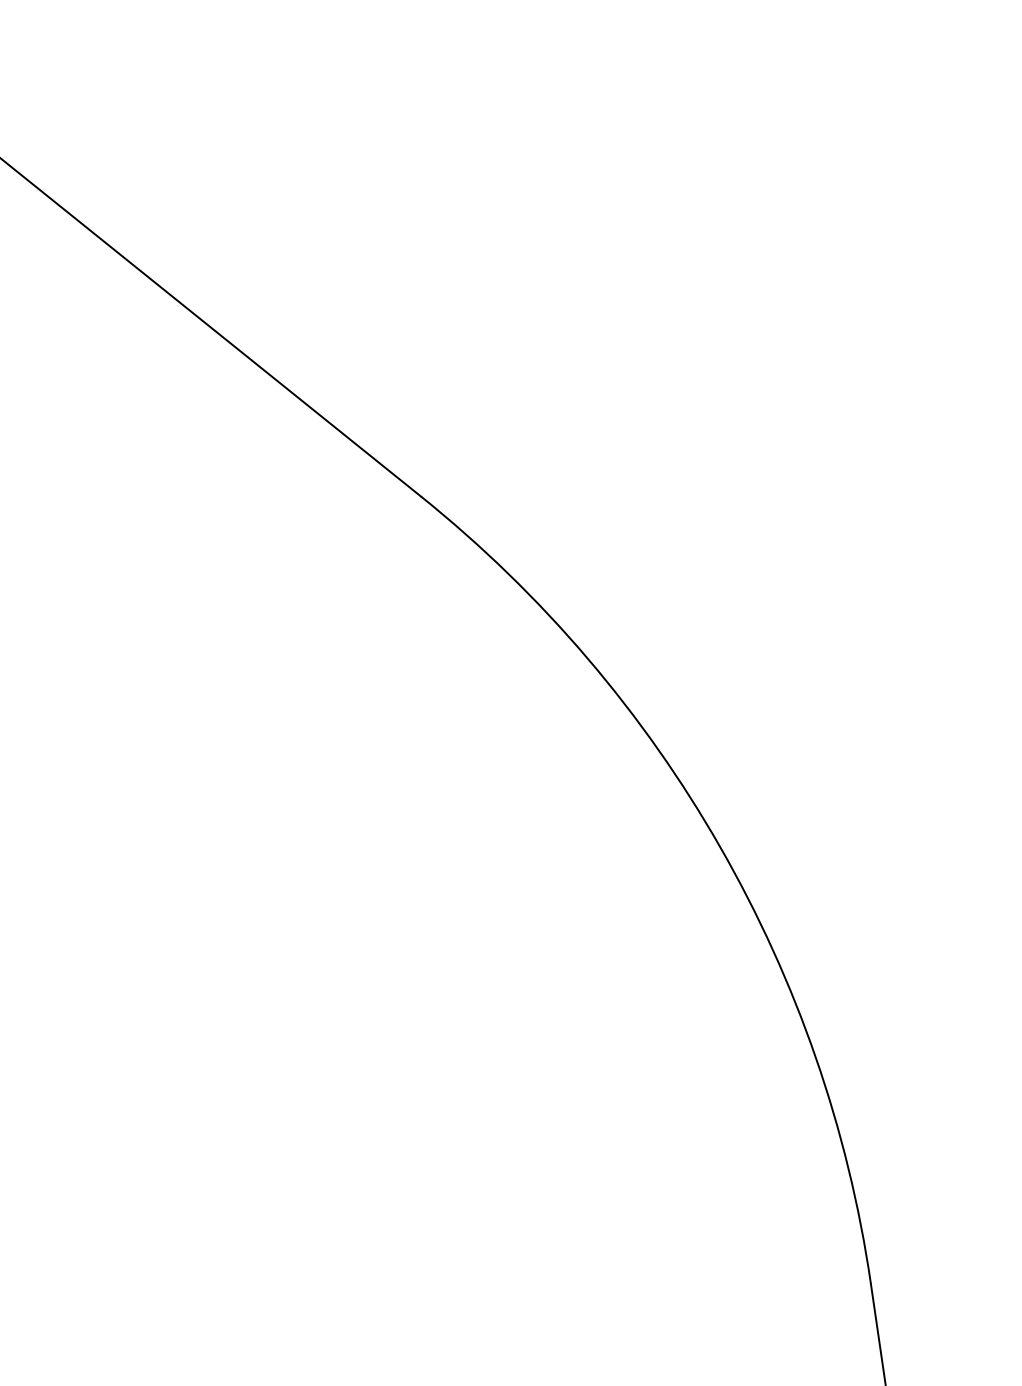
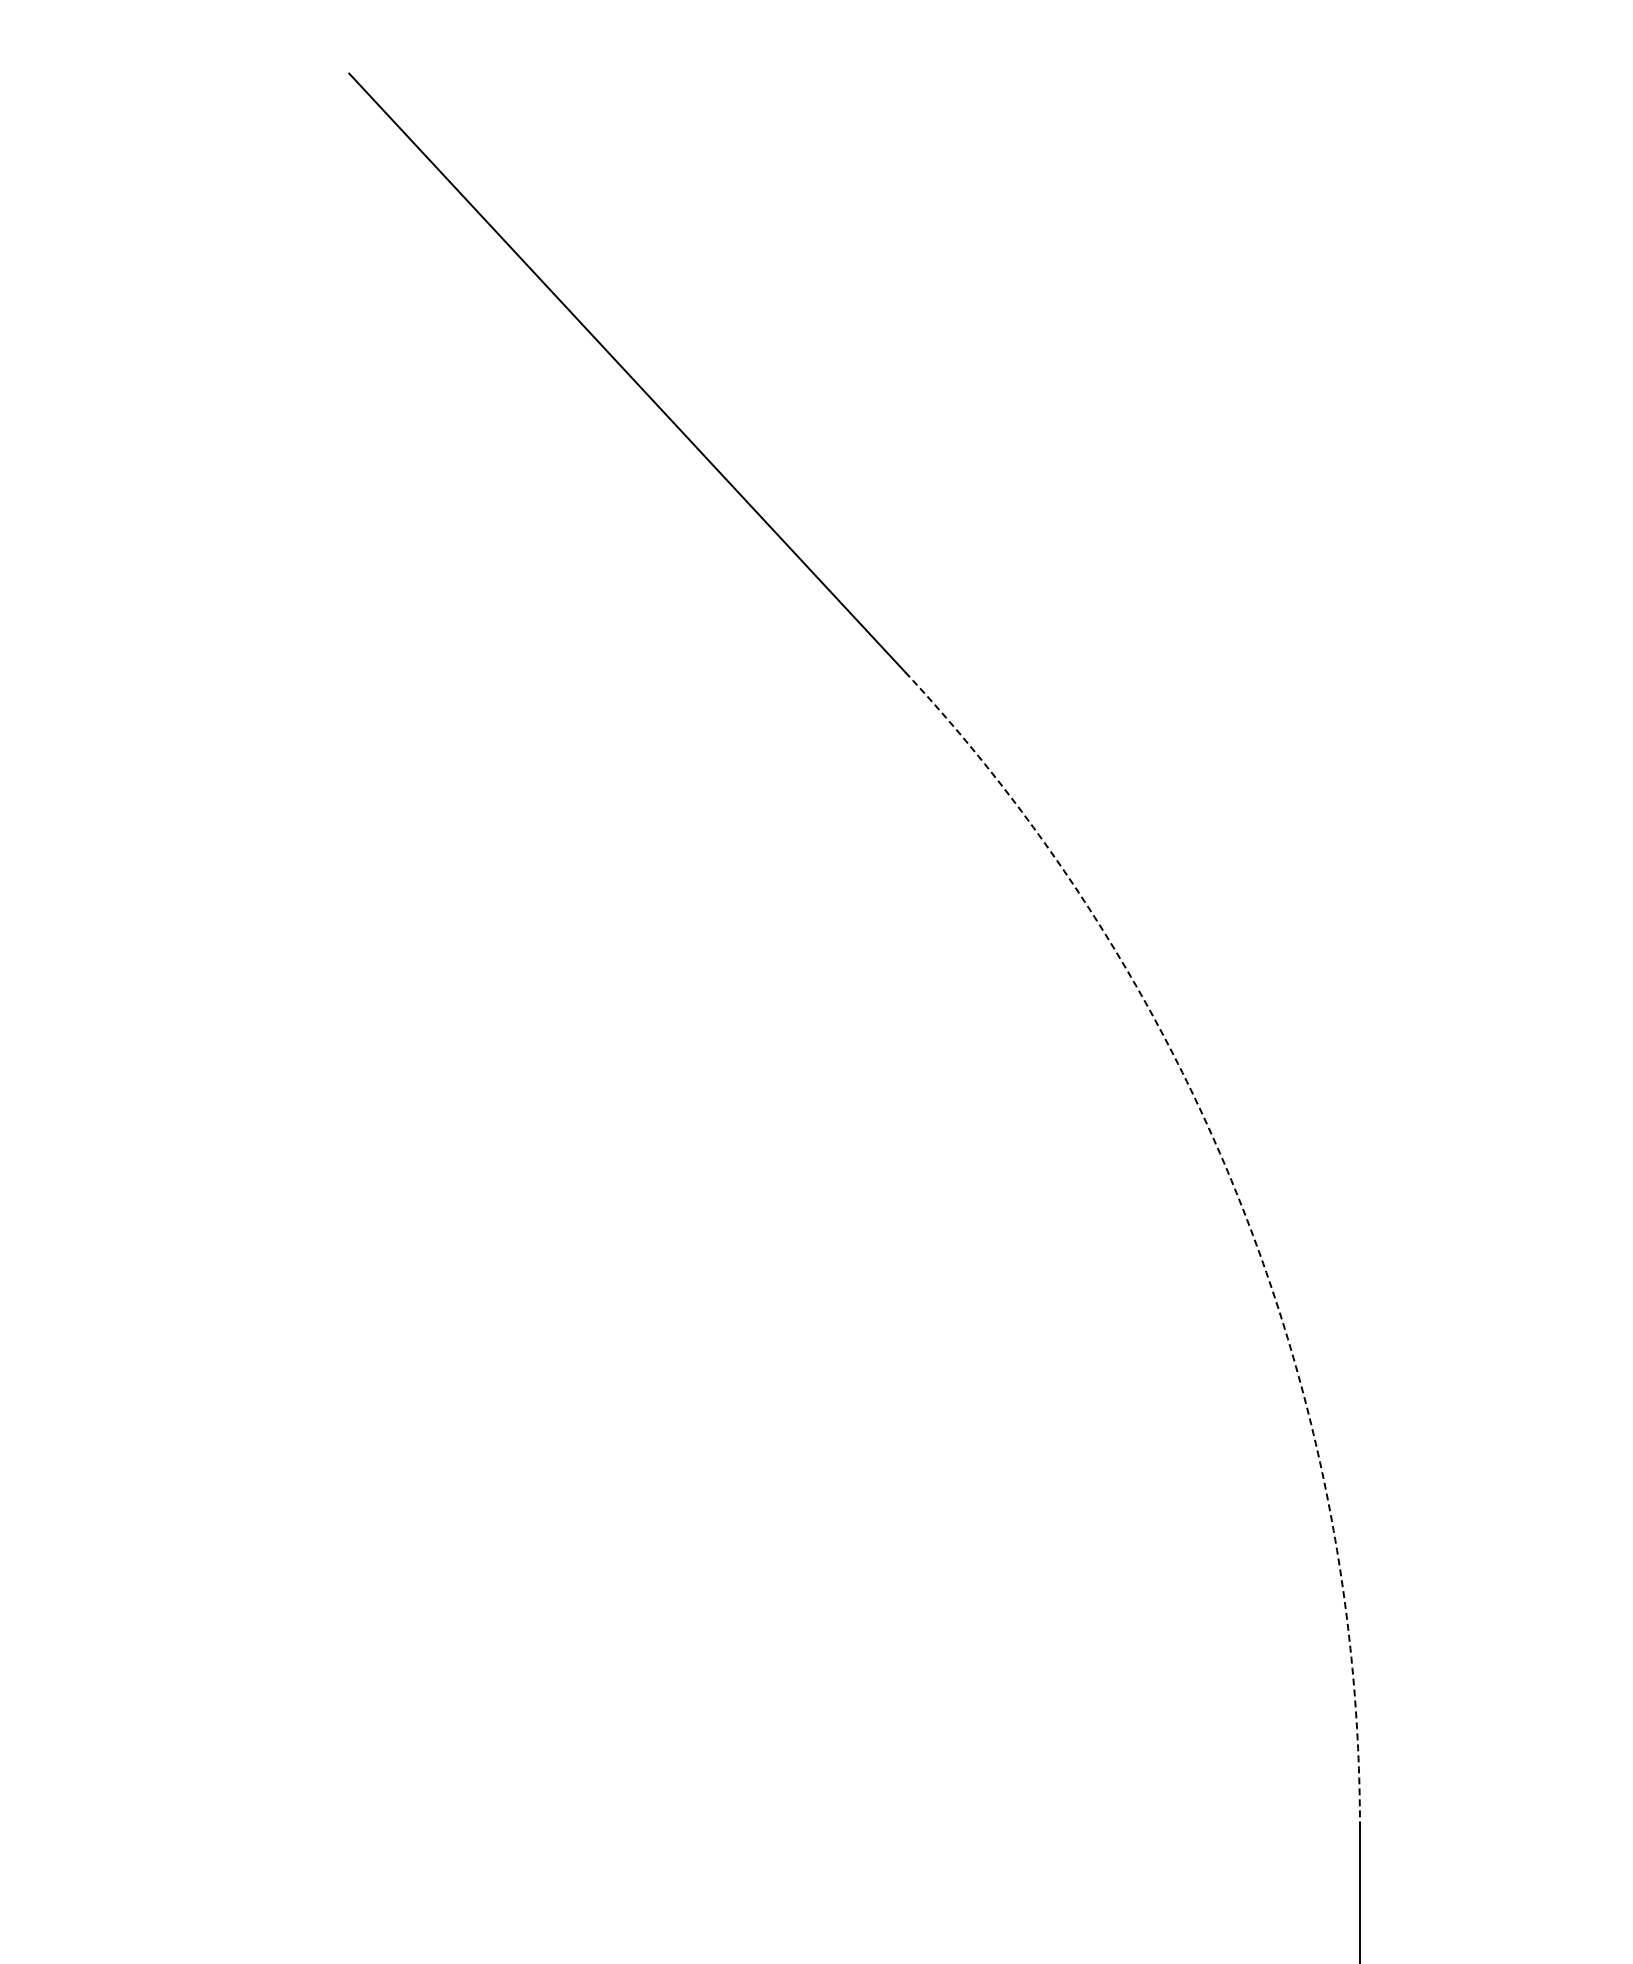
arc: (720, 847) -> (1242, 1207), solid -> dashed

